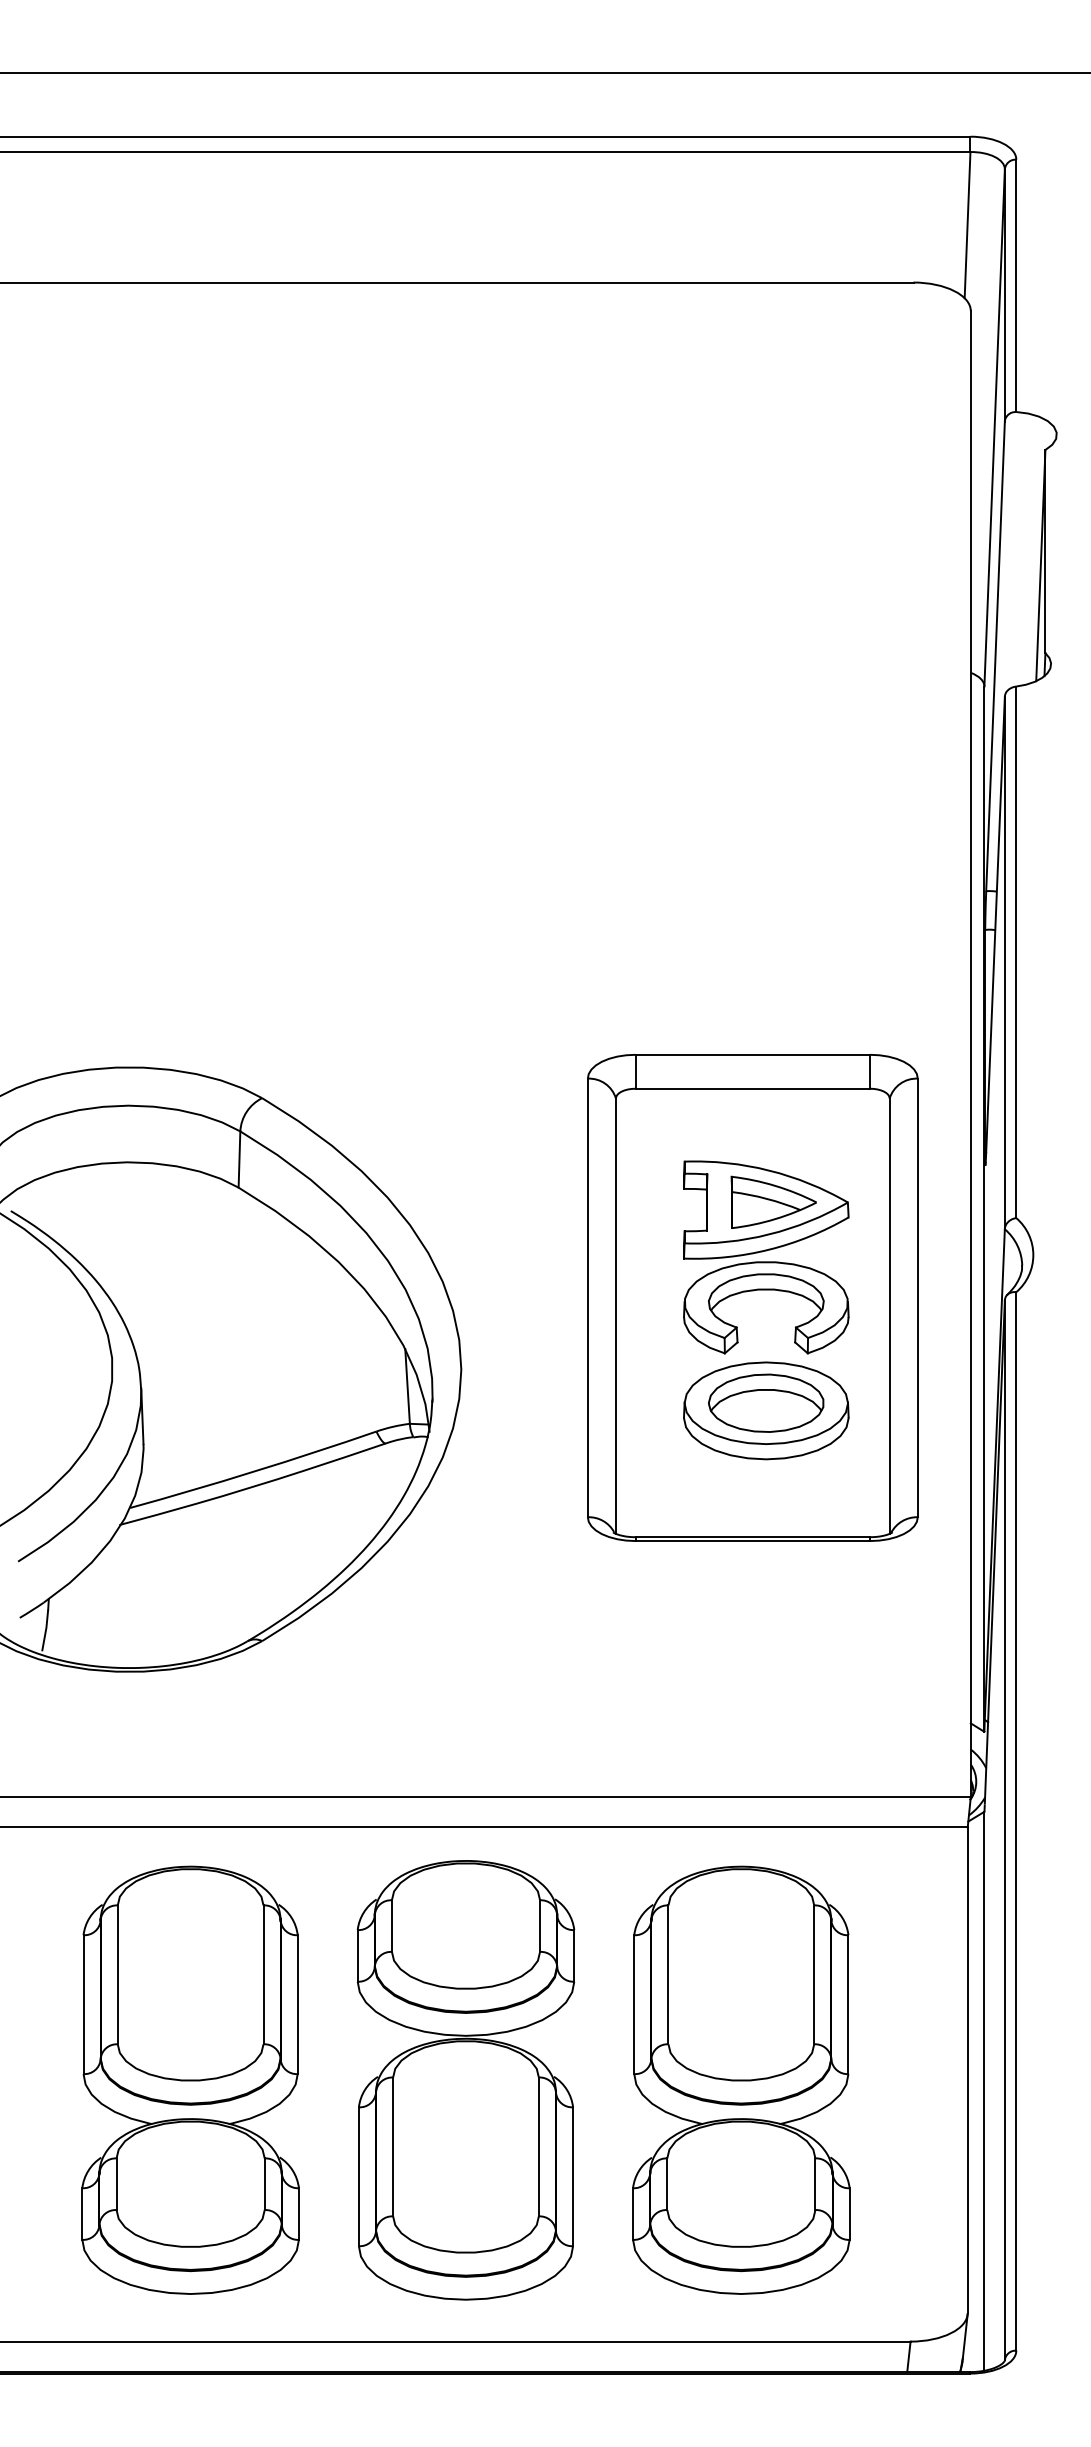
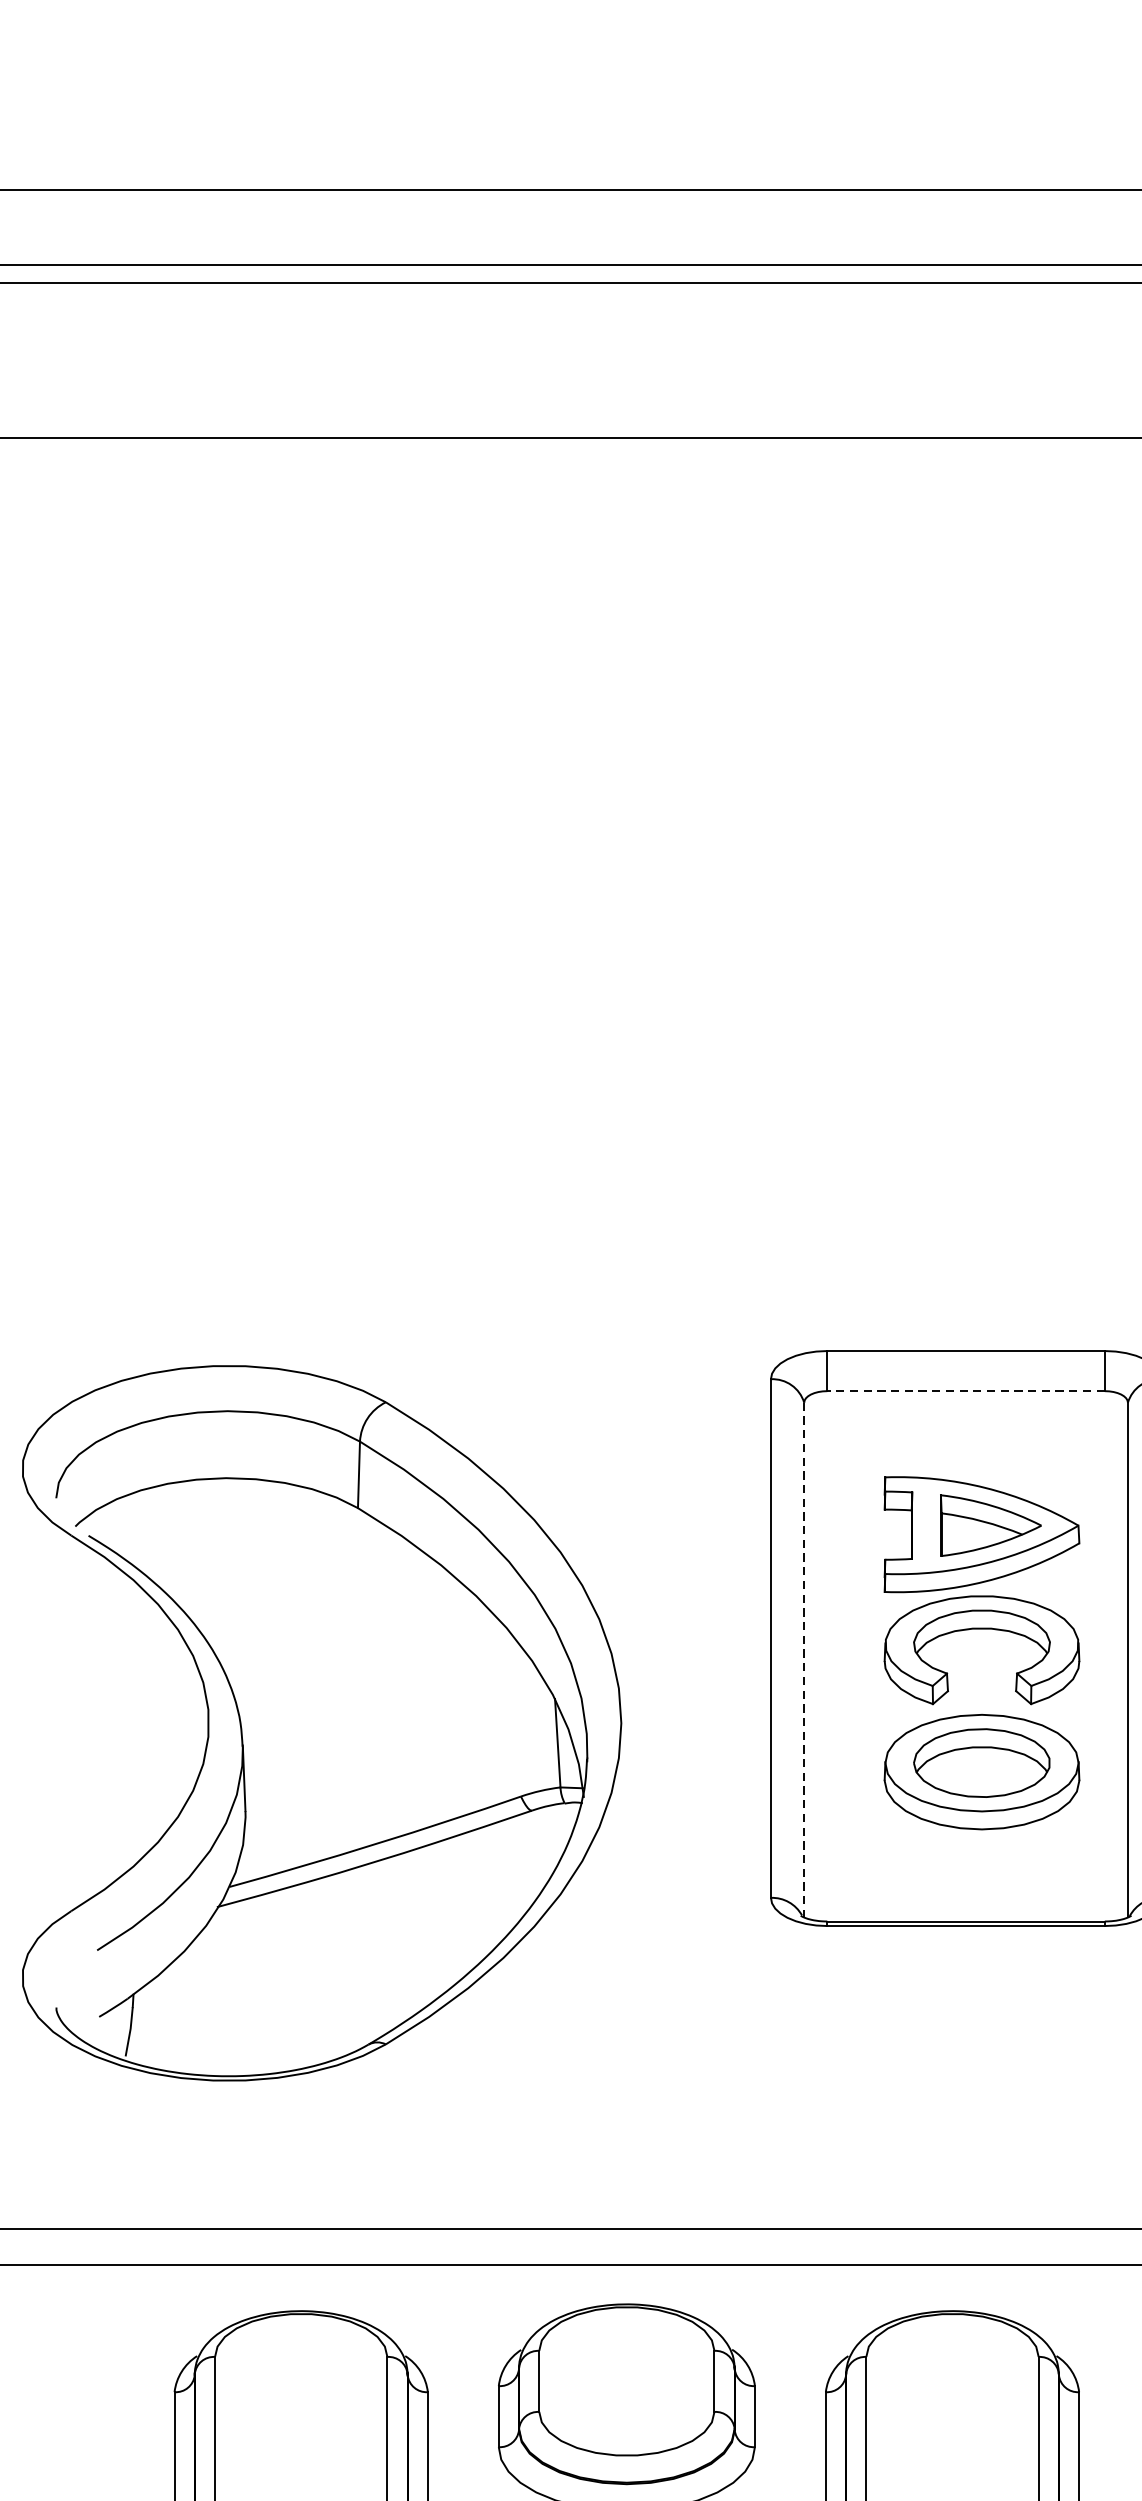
line: (752, 1088) -> (965, 1390), solid -> dashed
line: (615, 1316) -> (803, 1660), solid -> dashed

